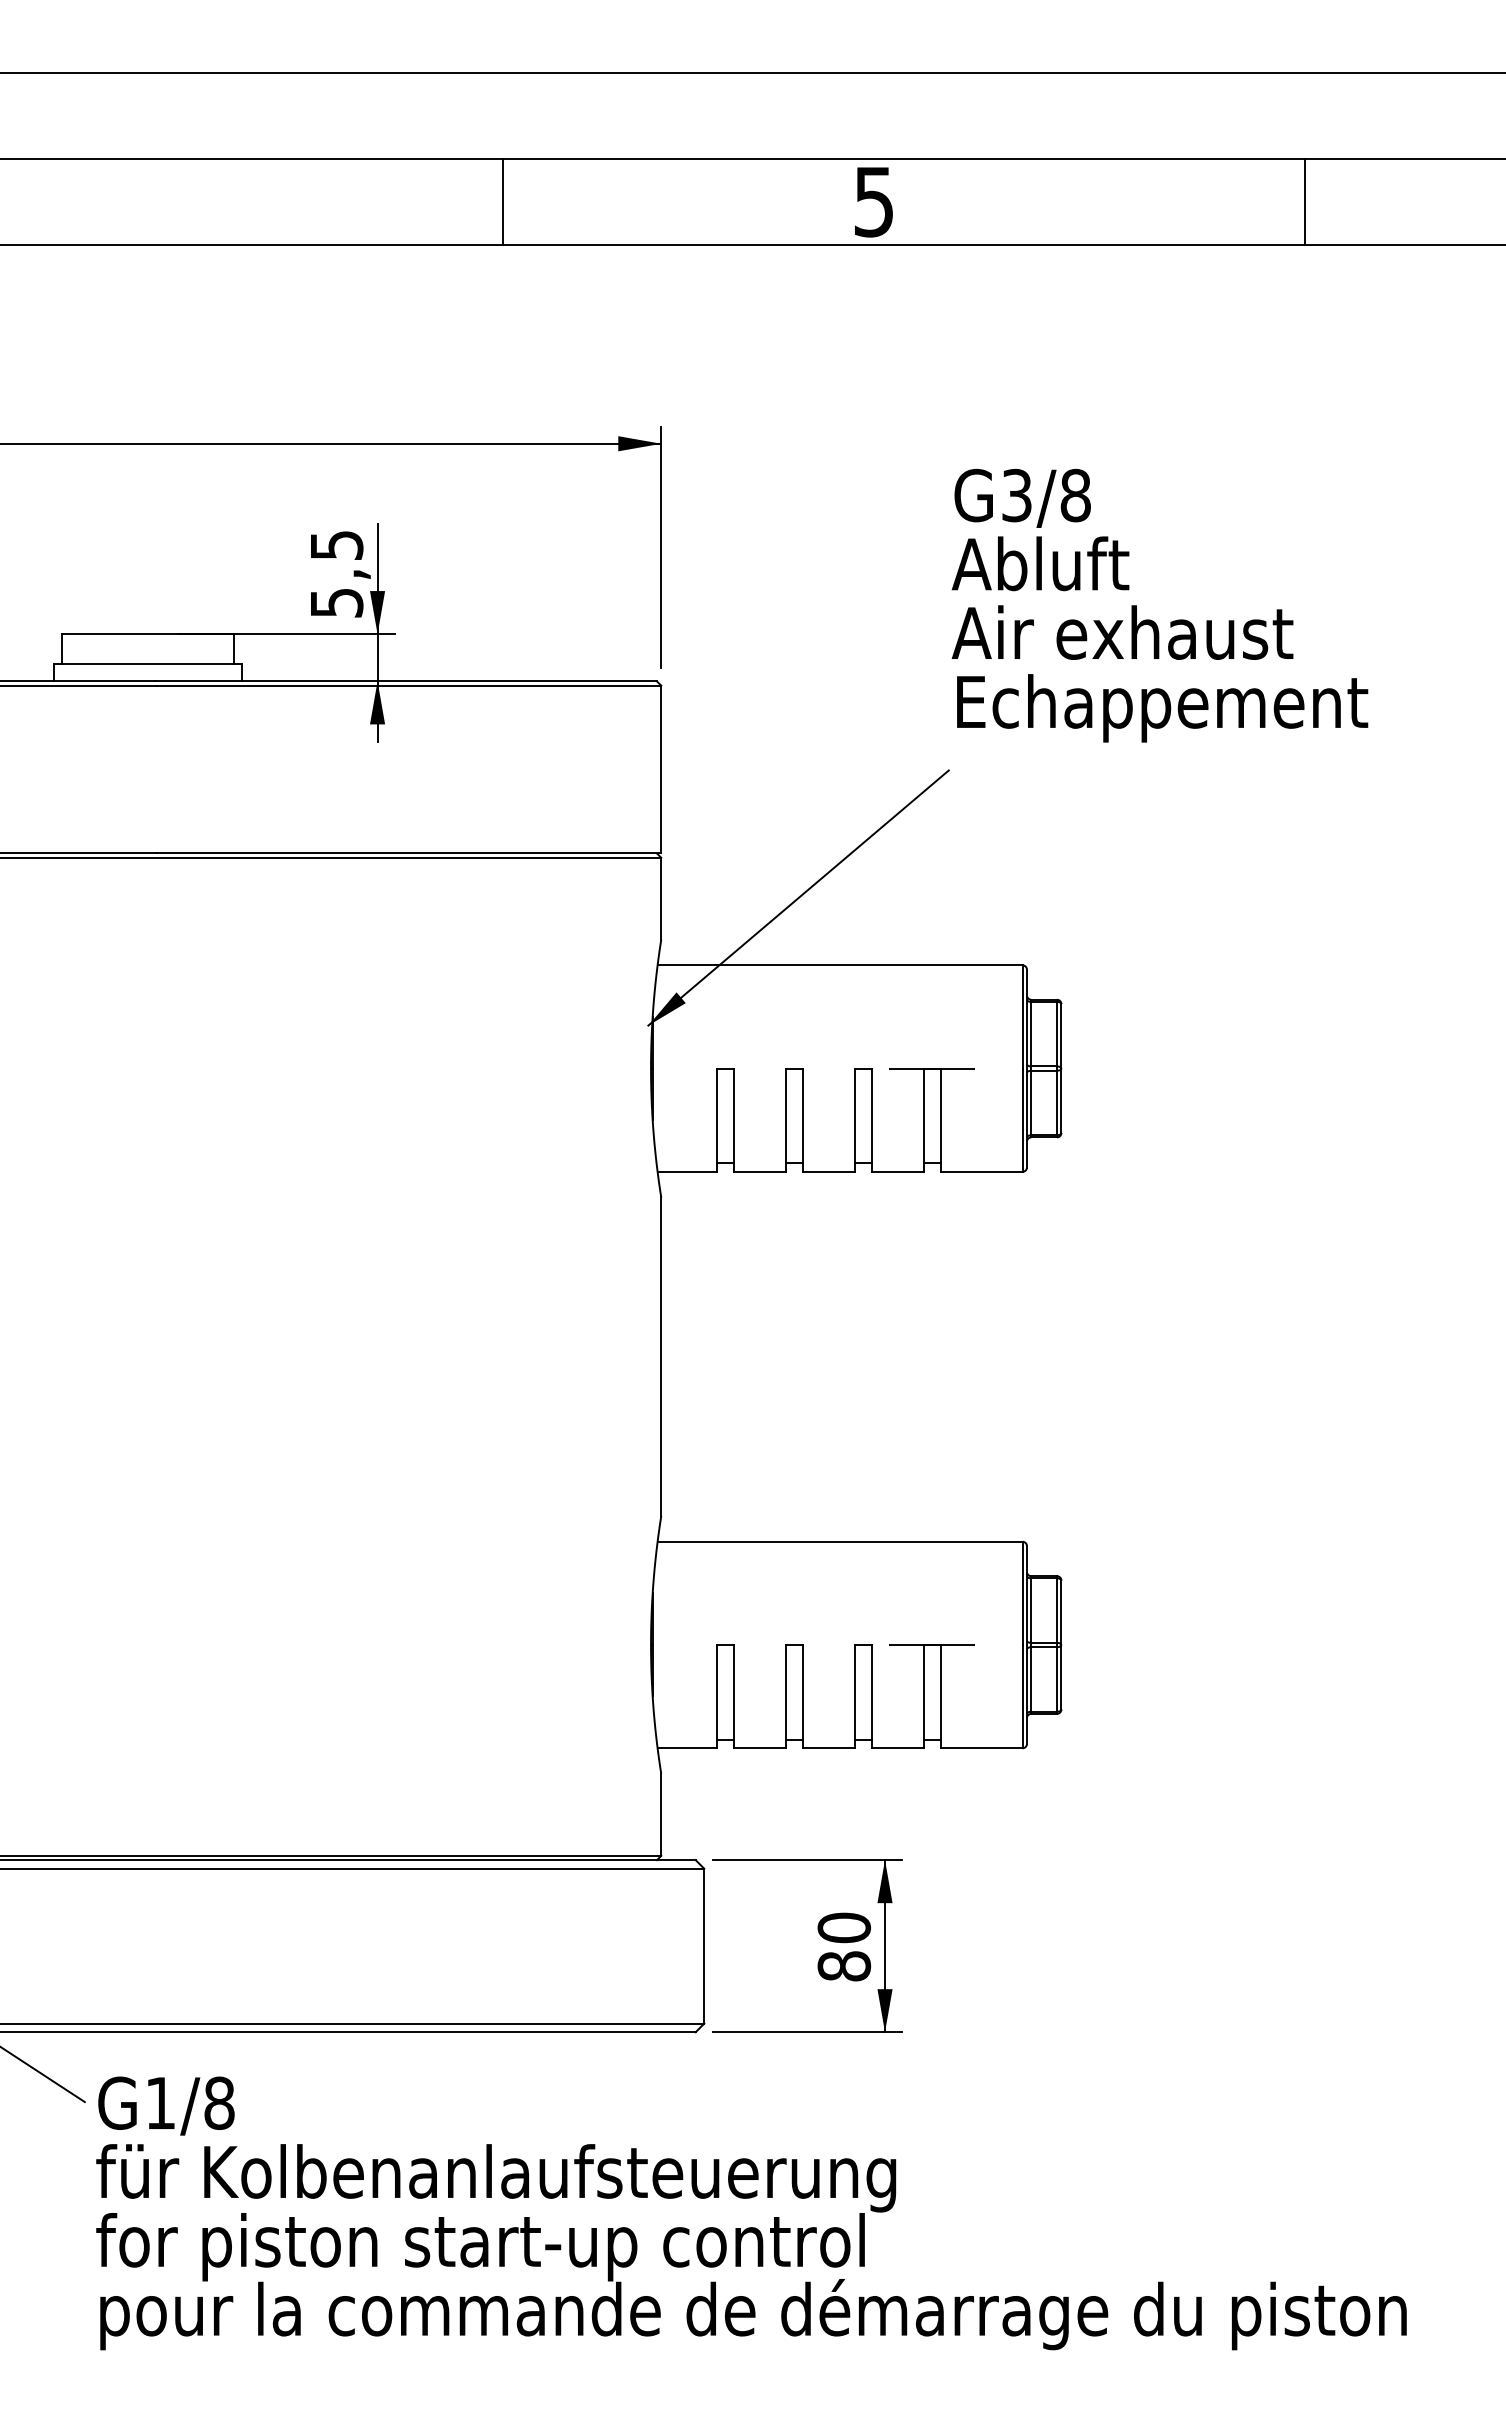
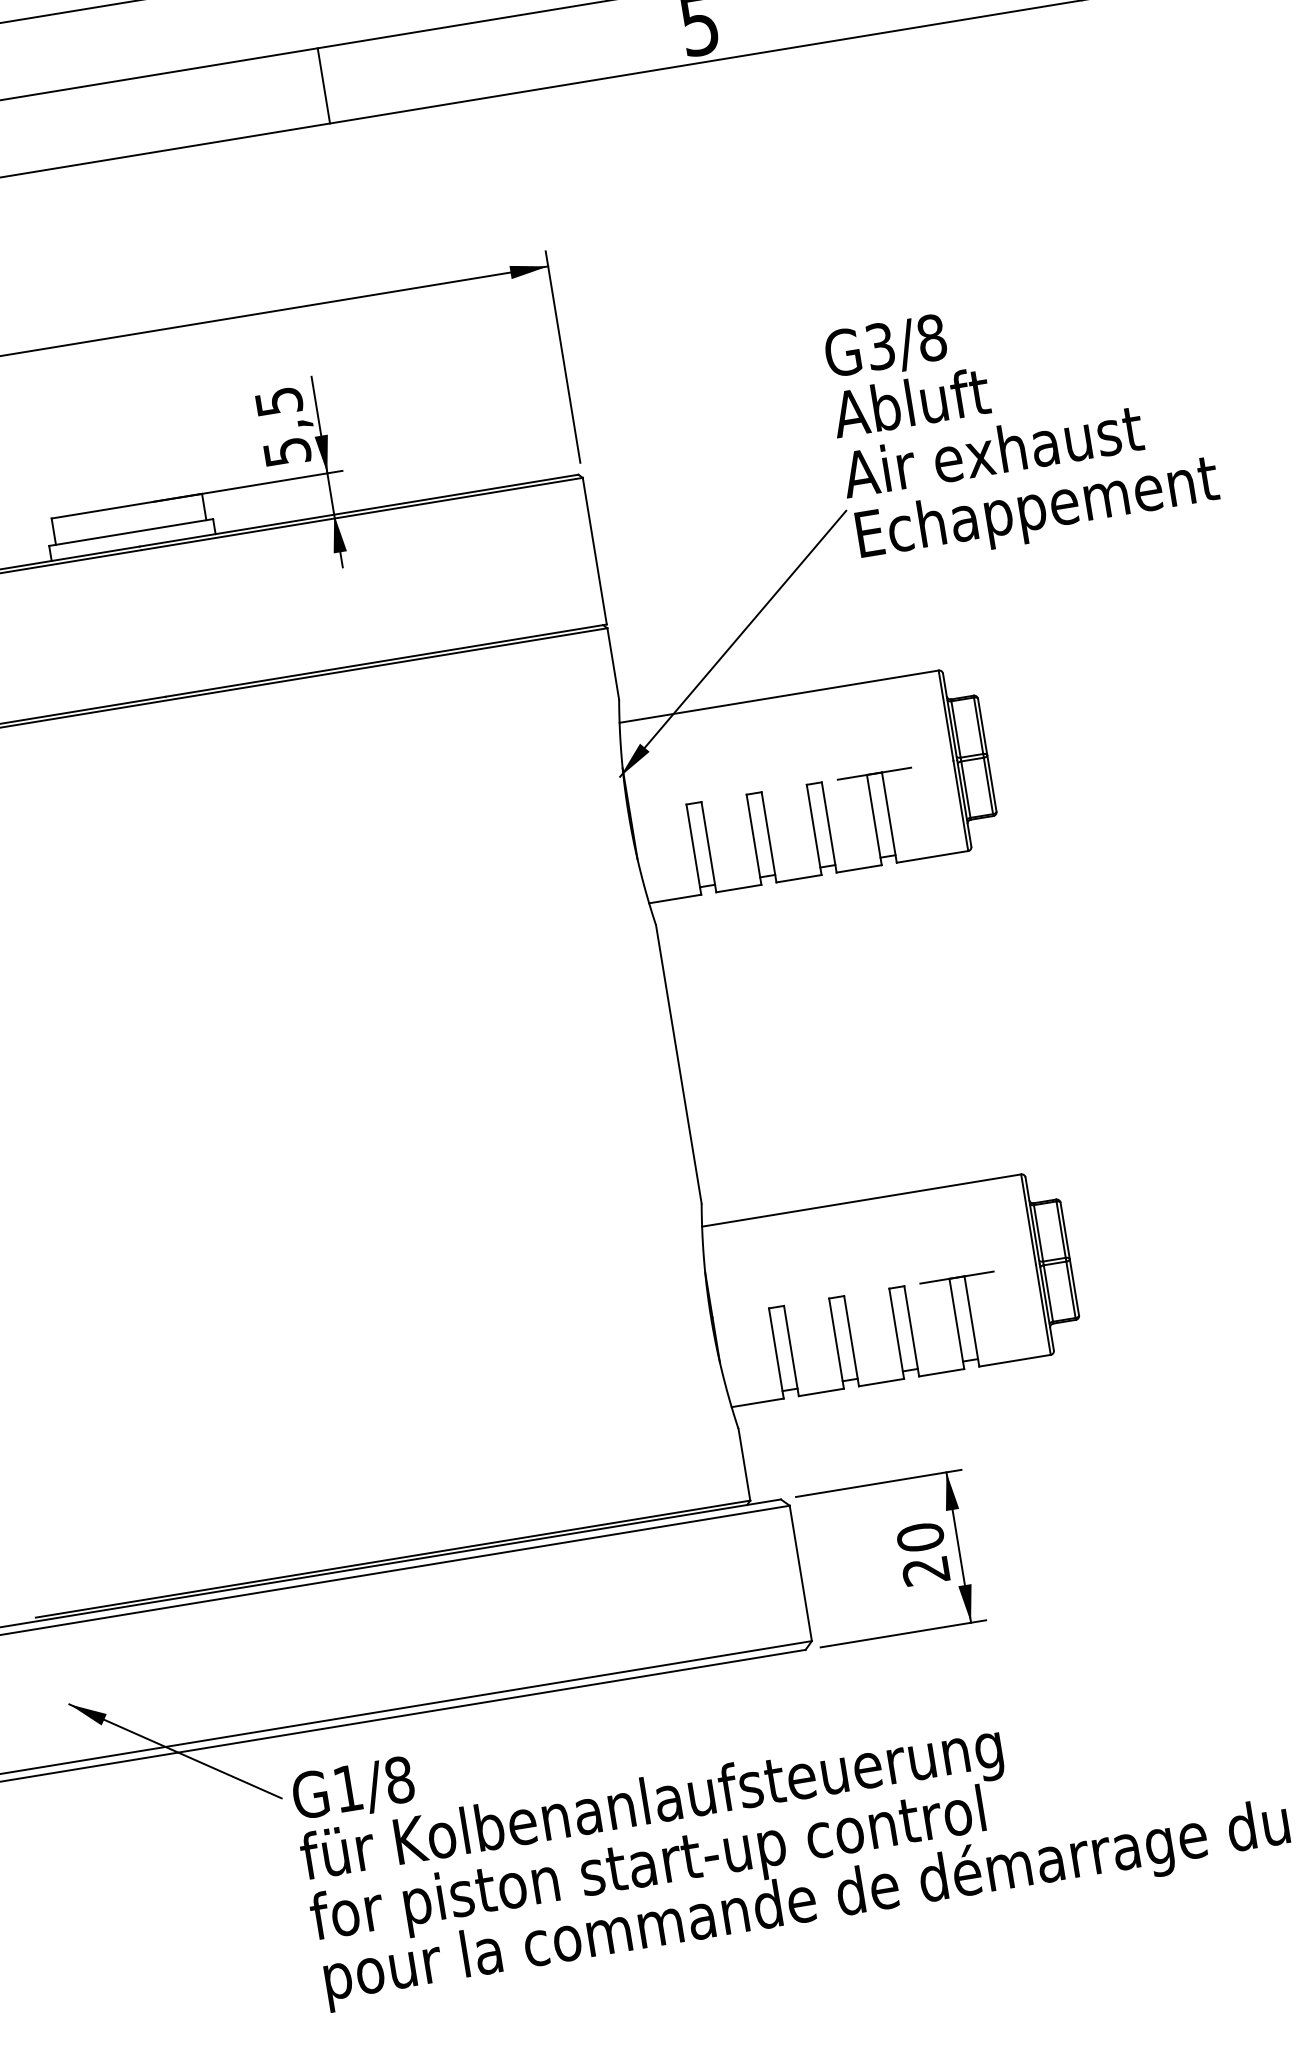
line: (503, 201) -> (324, 85), moved
part: (1153, 620) -> (1017, 436), moved
text: (844, 1966) -> (926, 1571), 80 -> 20

